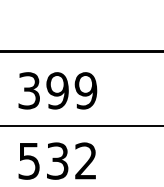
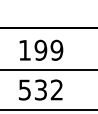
text: (28, 89) -> (24, 49), 399 -> 199

